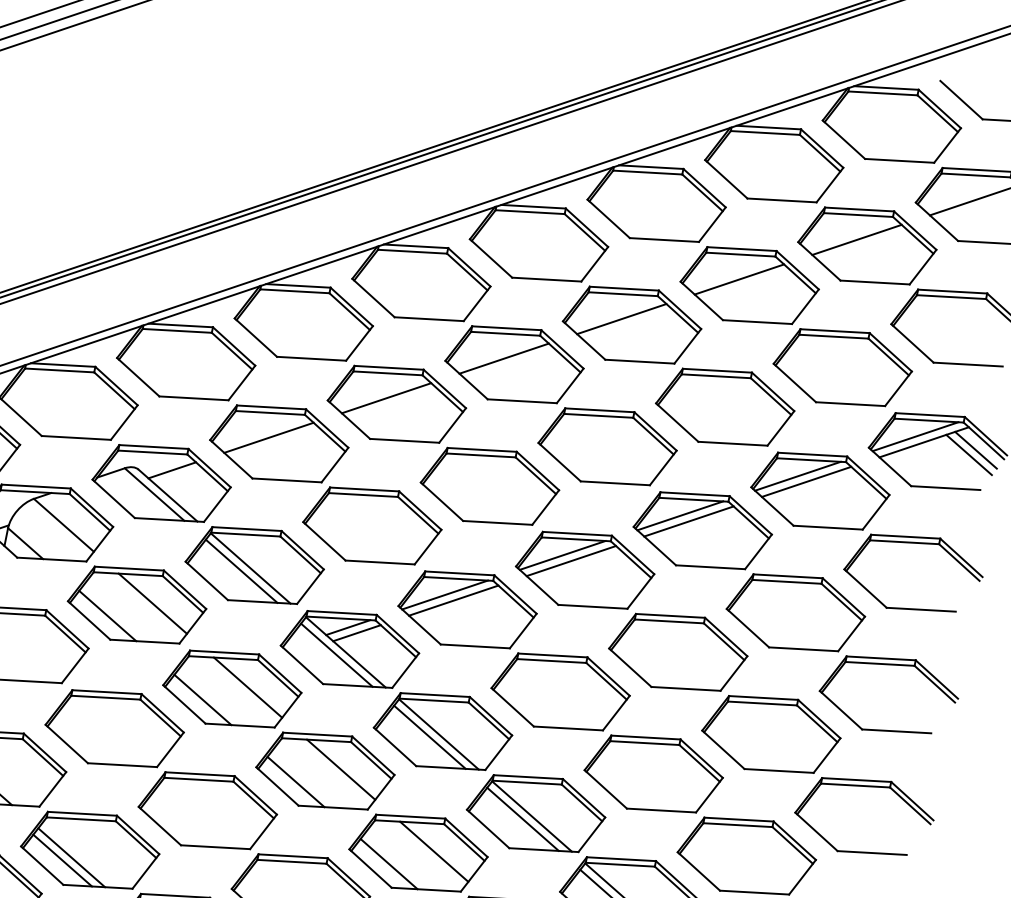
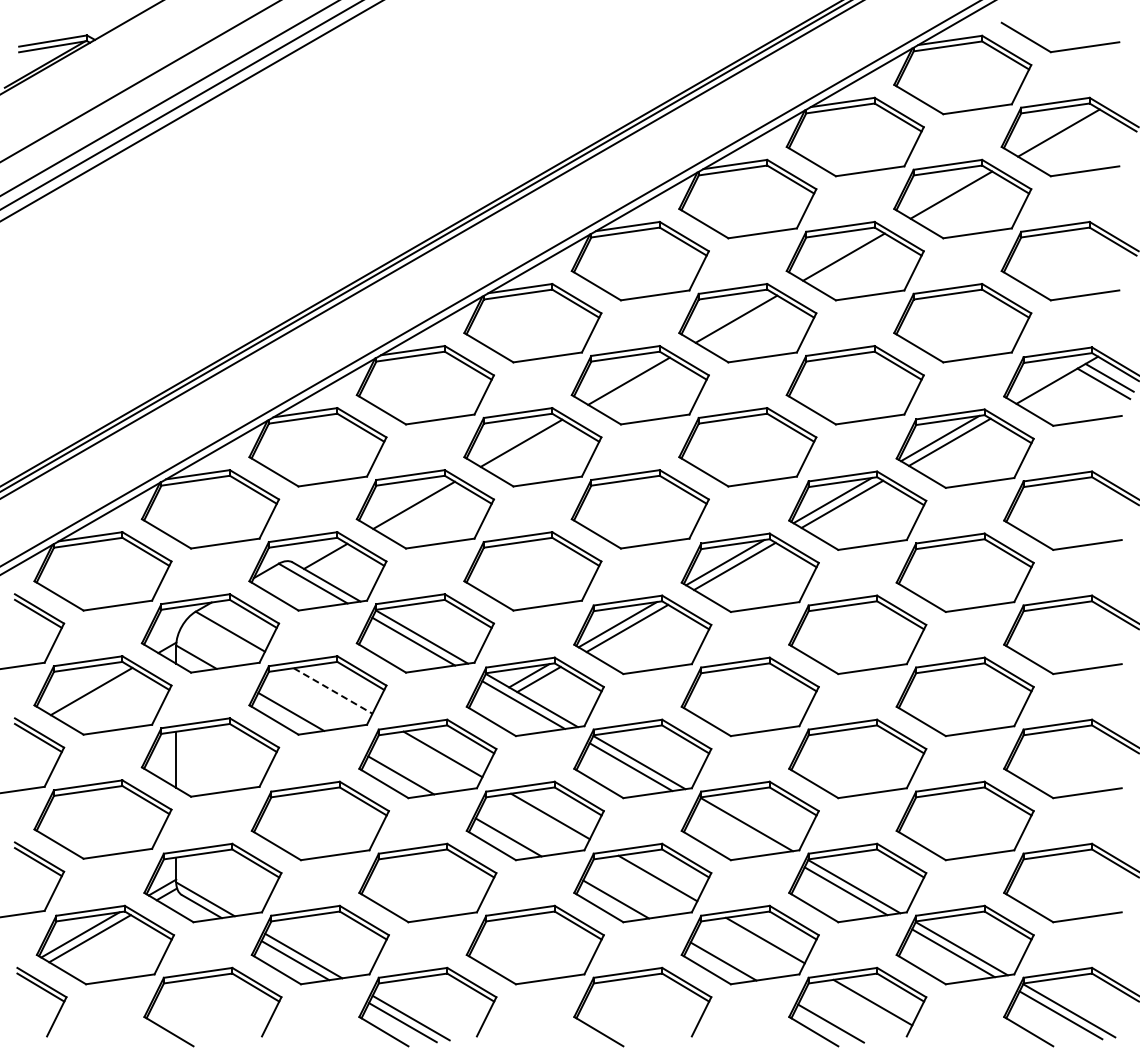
line: (915, 436) -> (1047, 376), removed
line: (153, 604) -> (333, 691), solid -> dashed
line: (522, 819) -> (738, 829), removed

